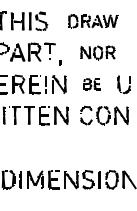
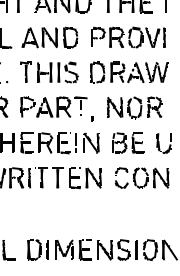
part: (93, 21) -> (129, 72), size x1.43
part: (97, 52) -> (134, 107), size x1.43
part: (92, 83) -> (128, 142), size x1.67

